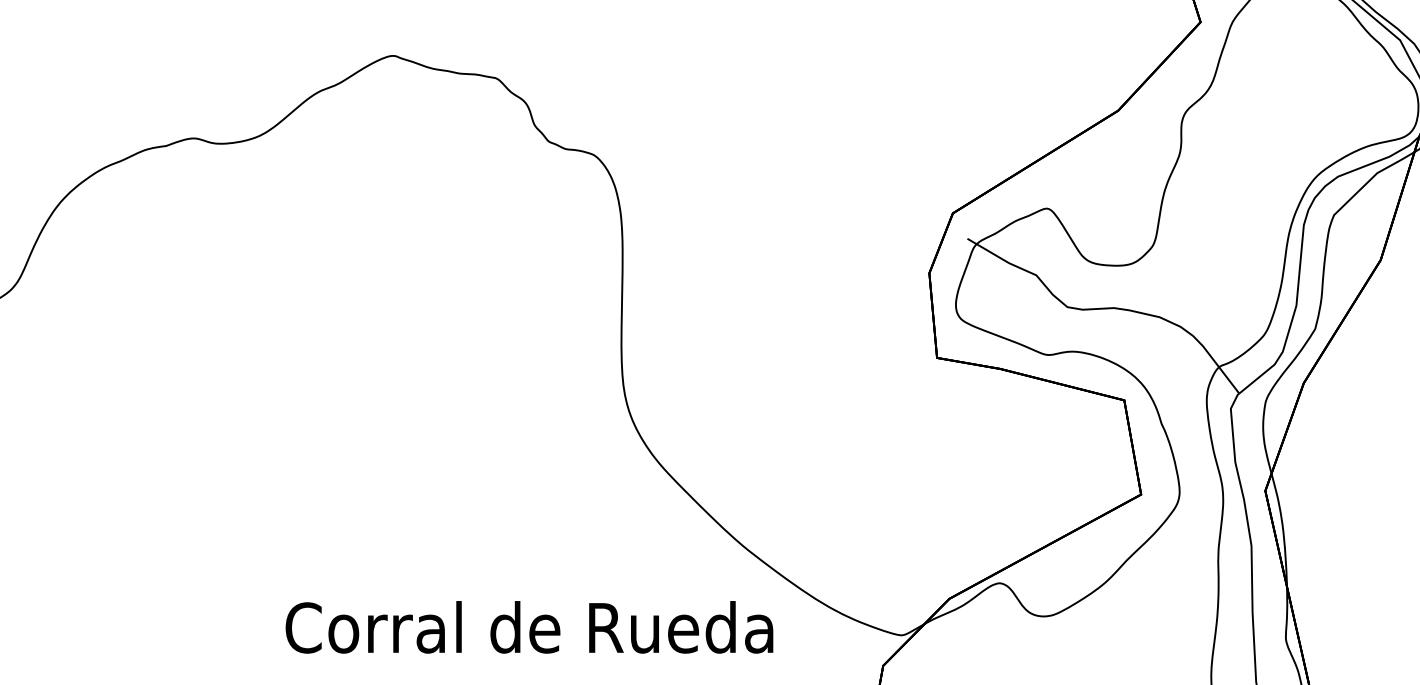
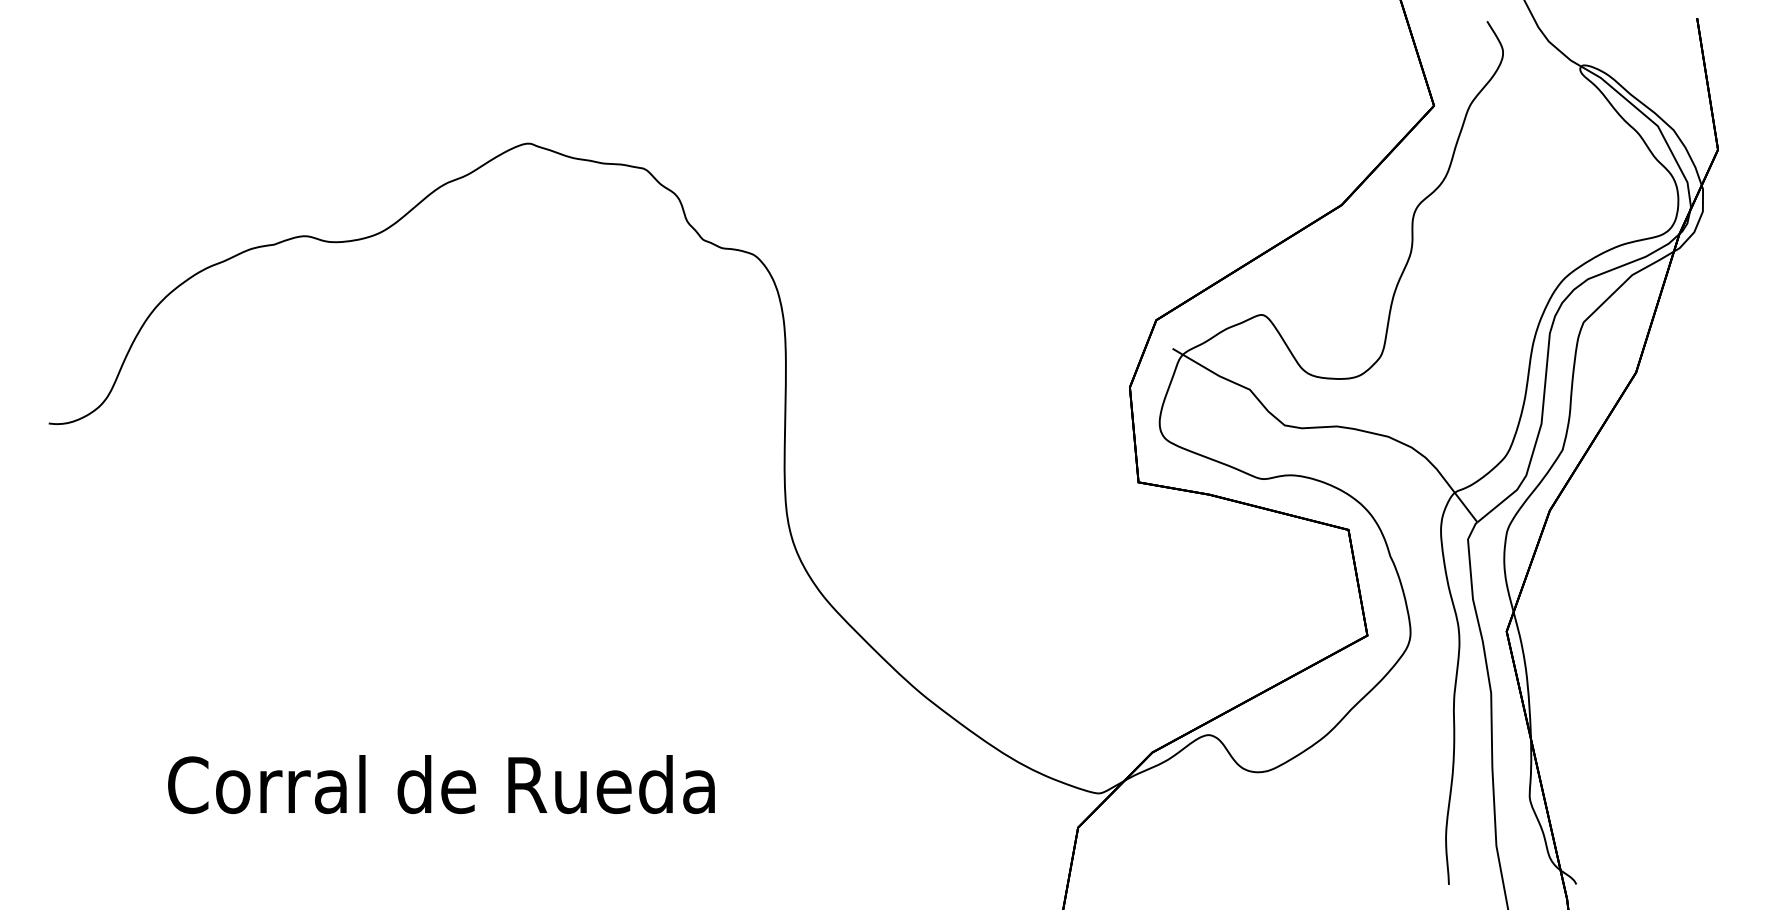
text: (529, 627) -> (441, 784), moved

